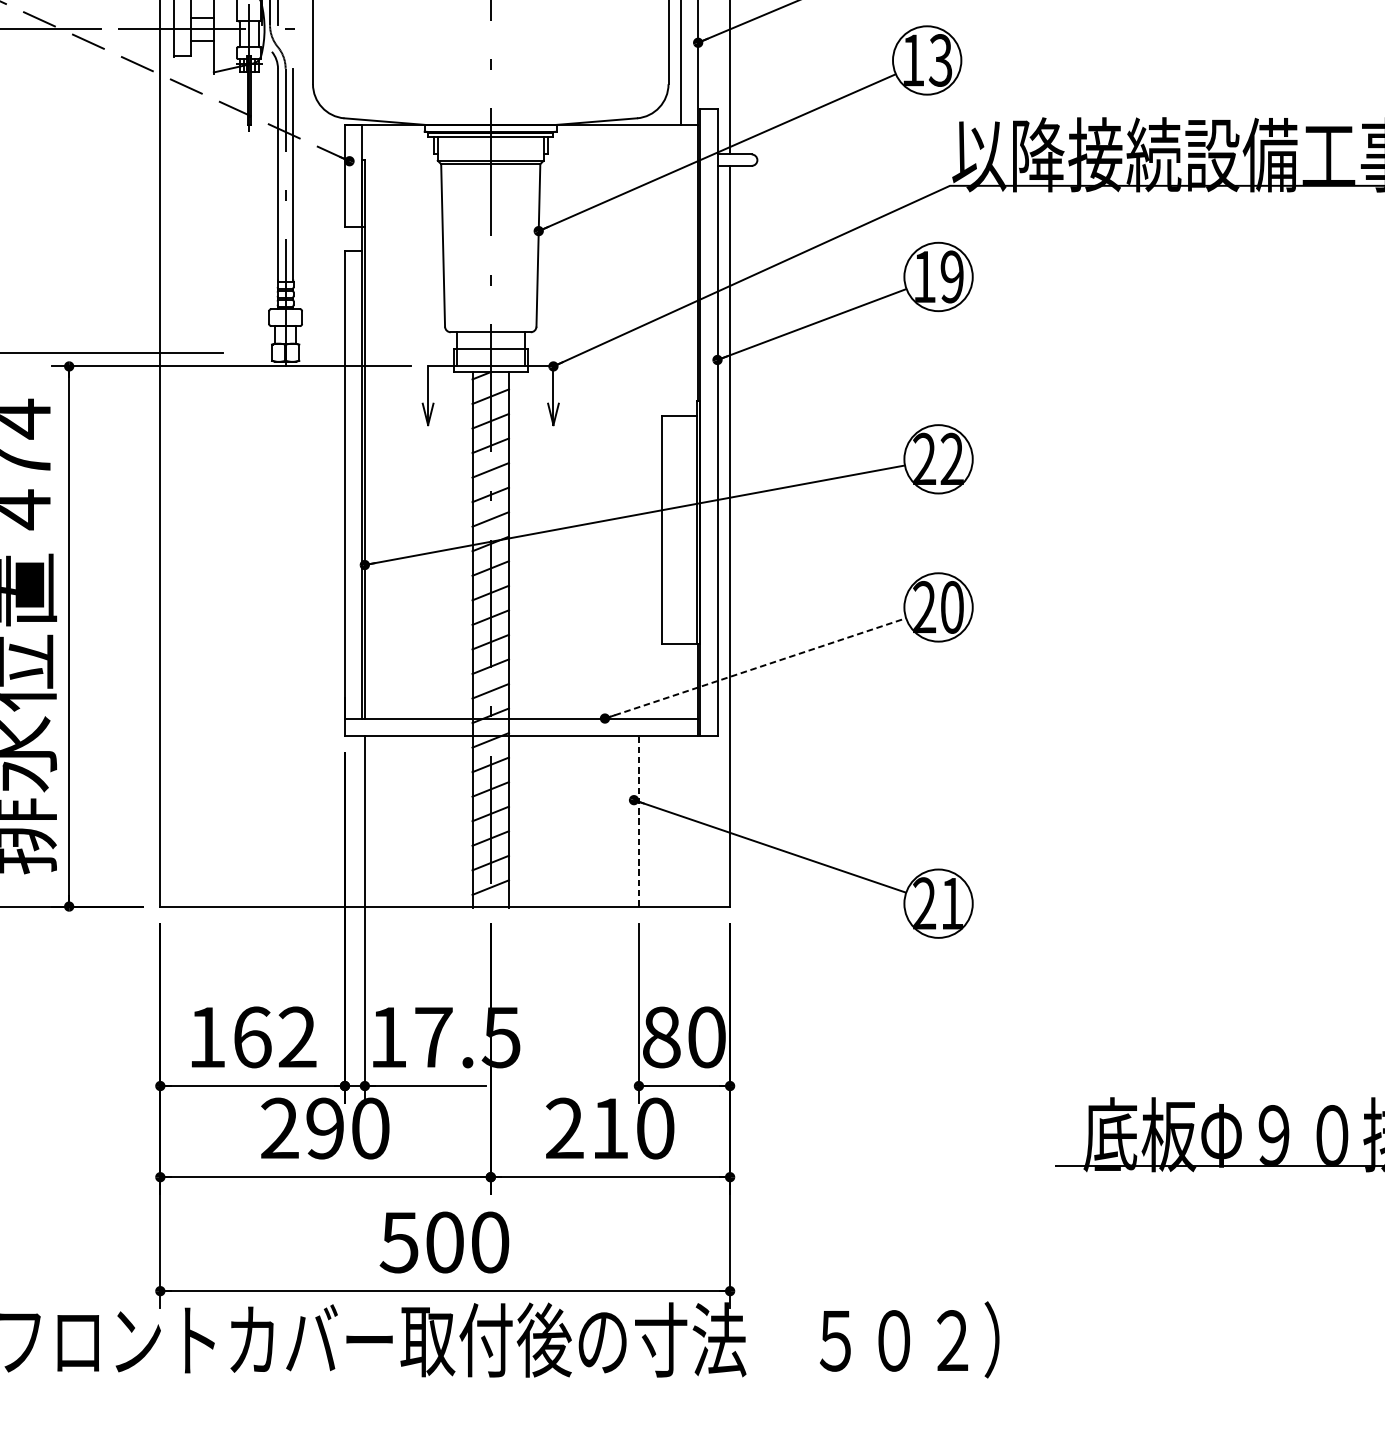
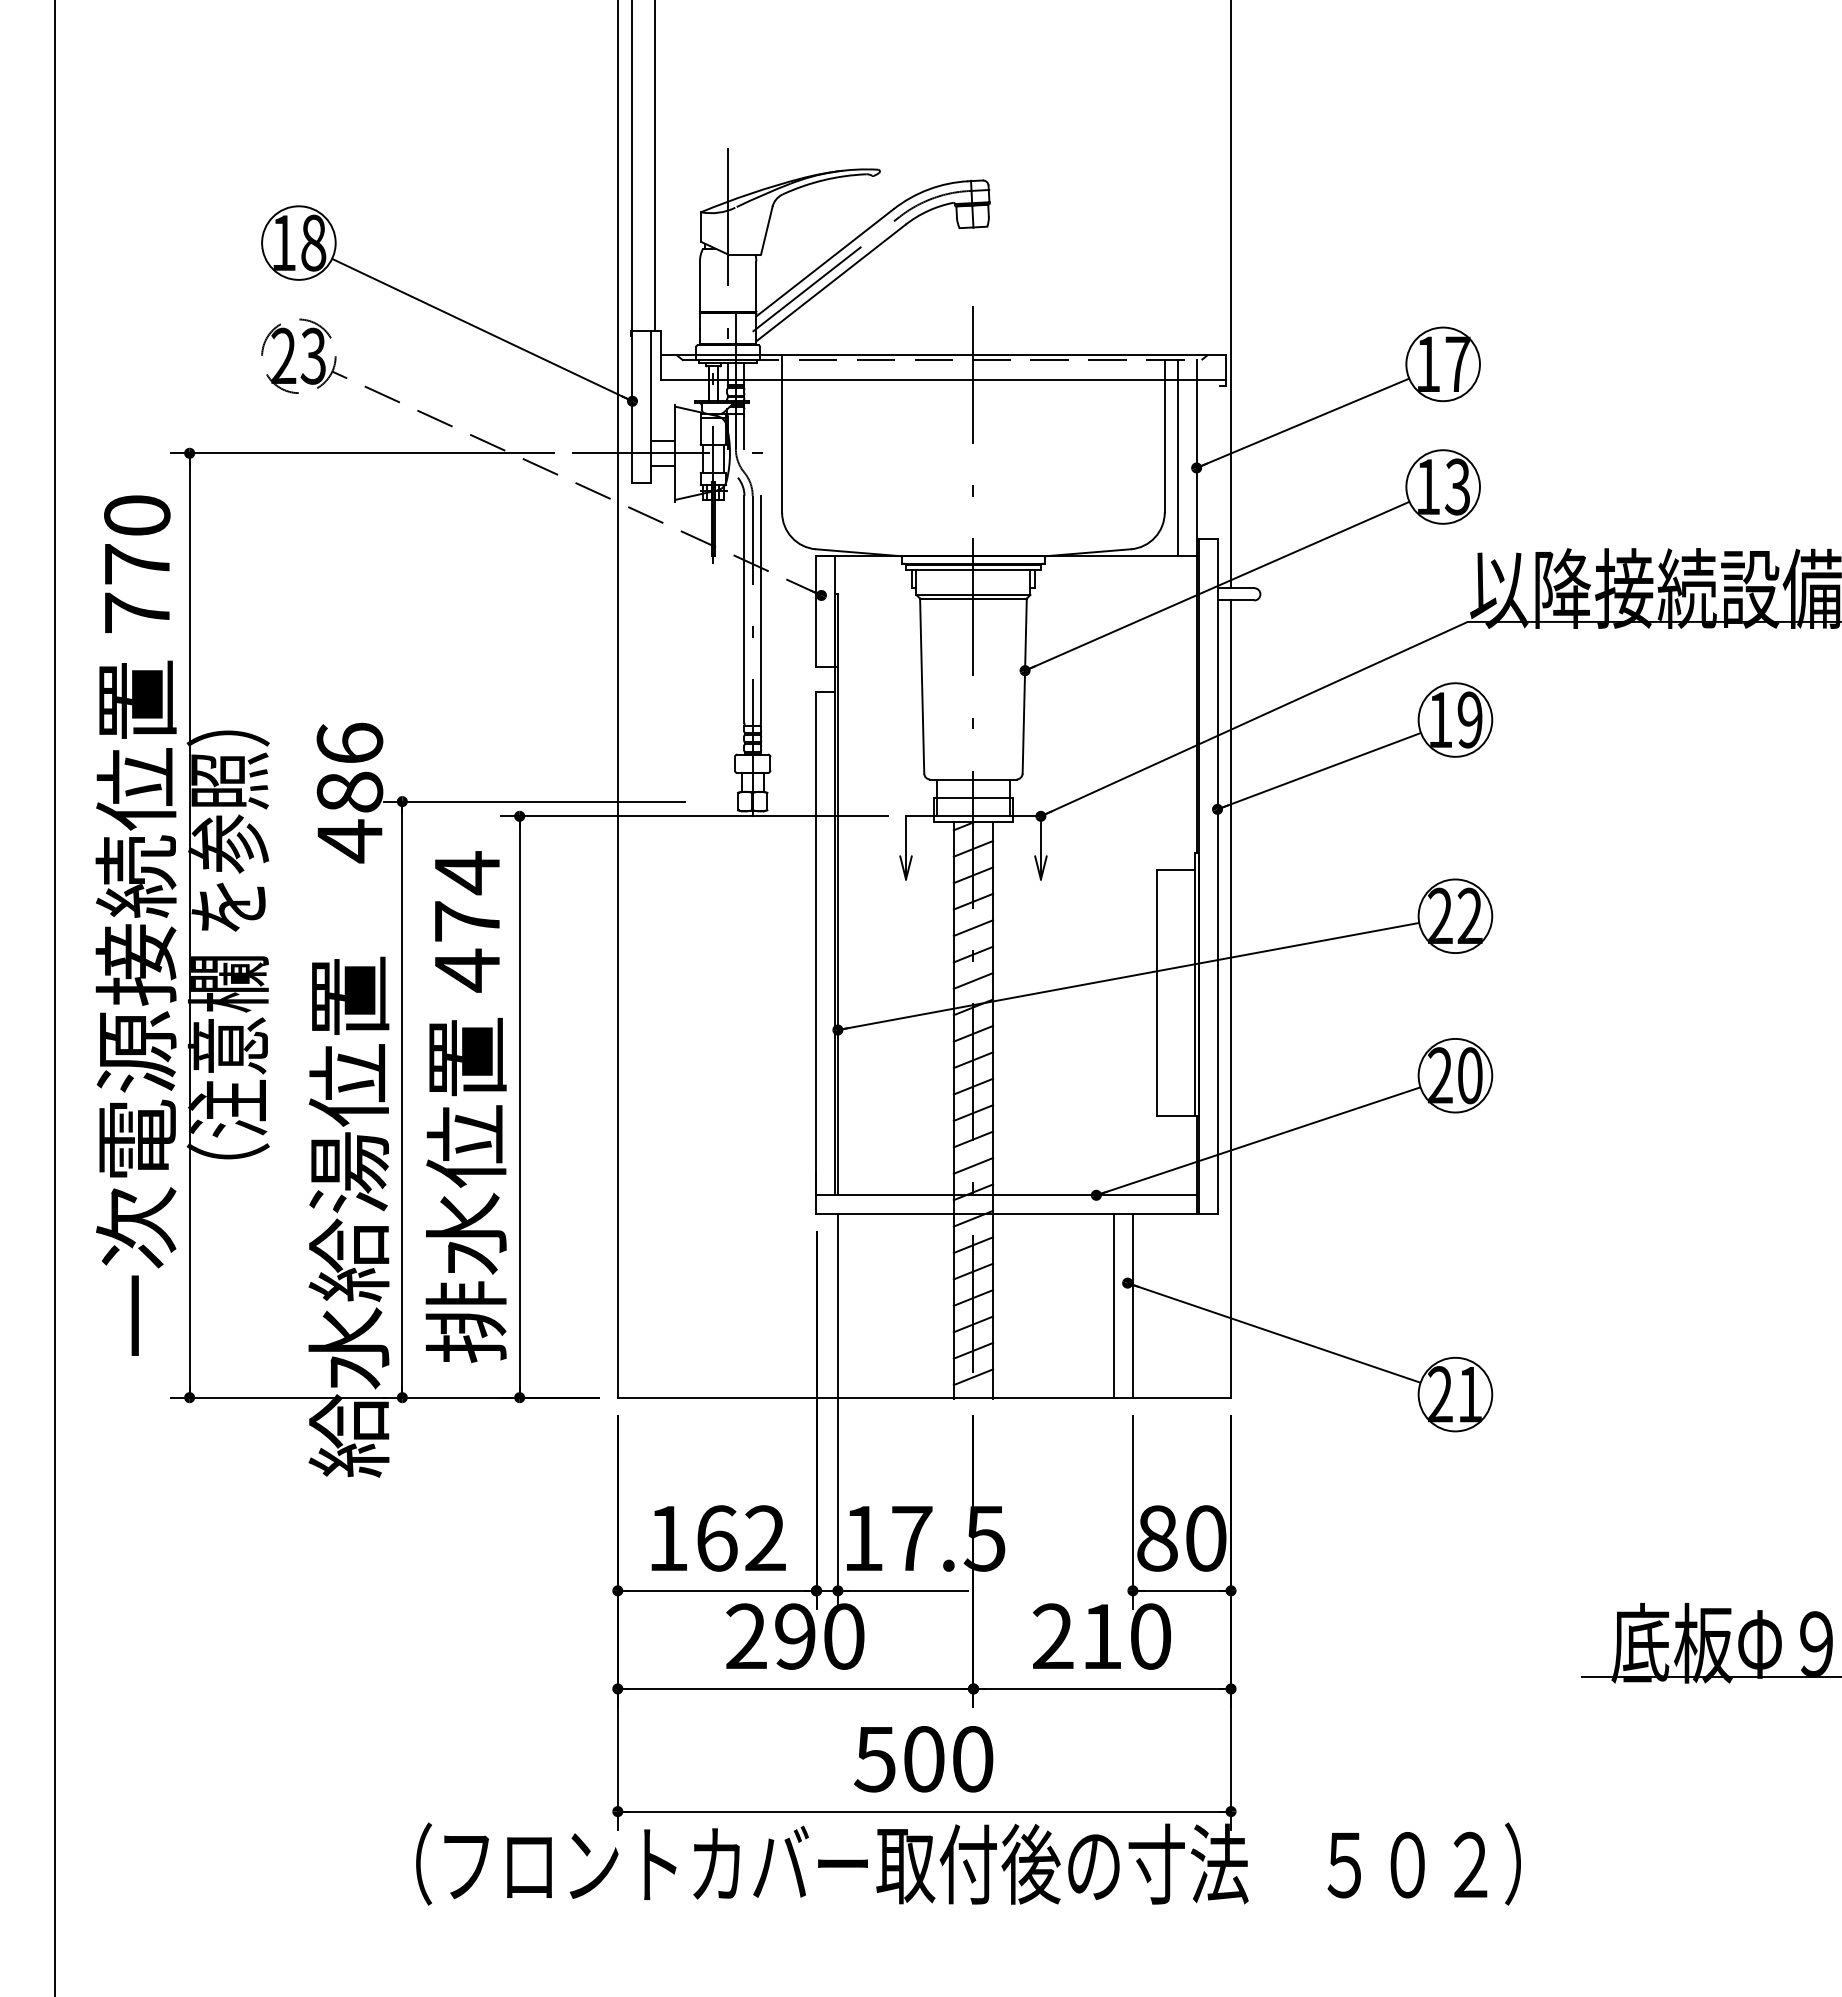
line: (755, 668) -> (1258, 1141), dashed -> solid
line: (621, 820) -> (1114, 1305), added
line: (638, 820) -> (1132, 1305), dashed -> solid

